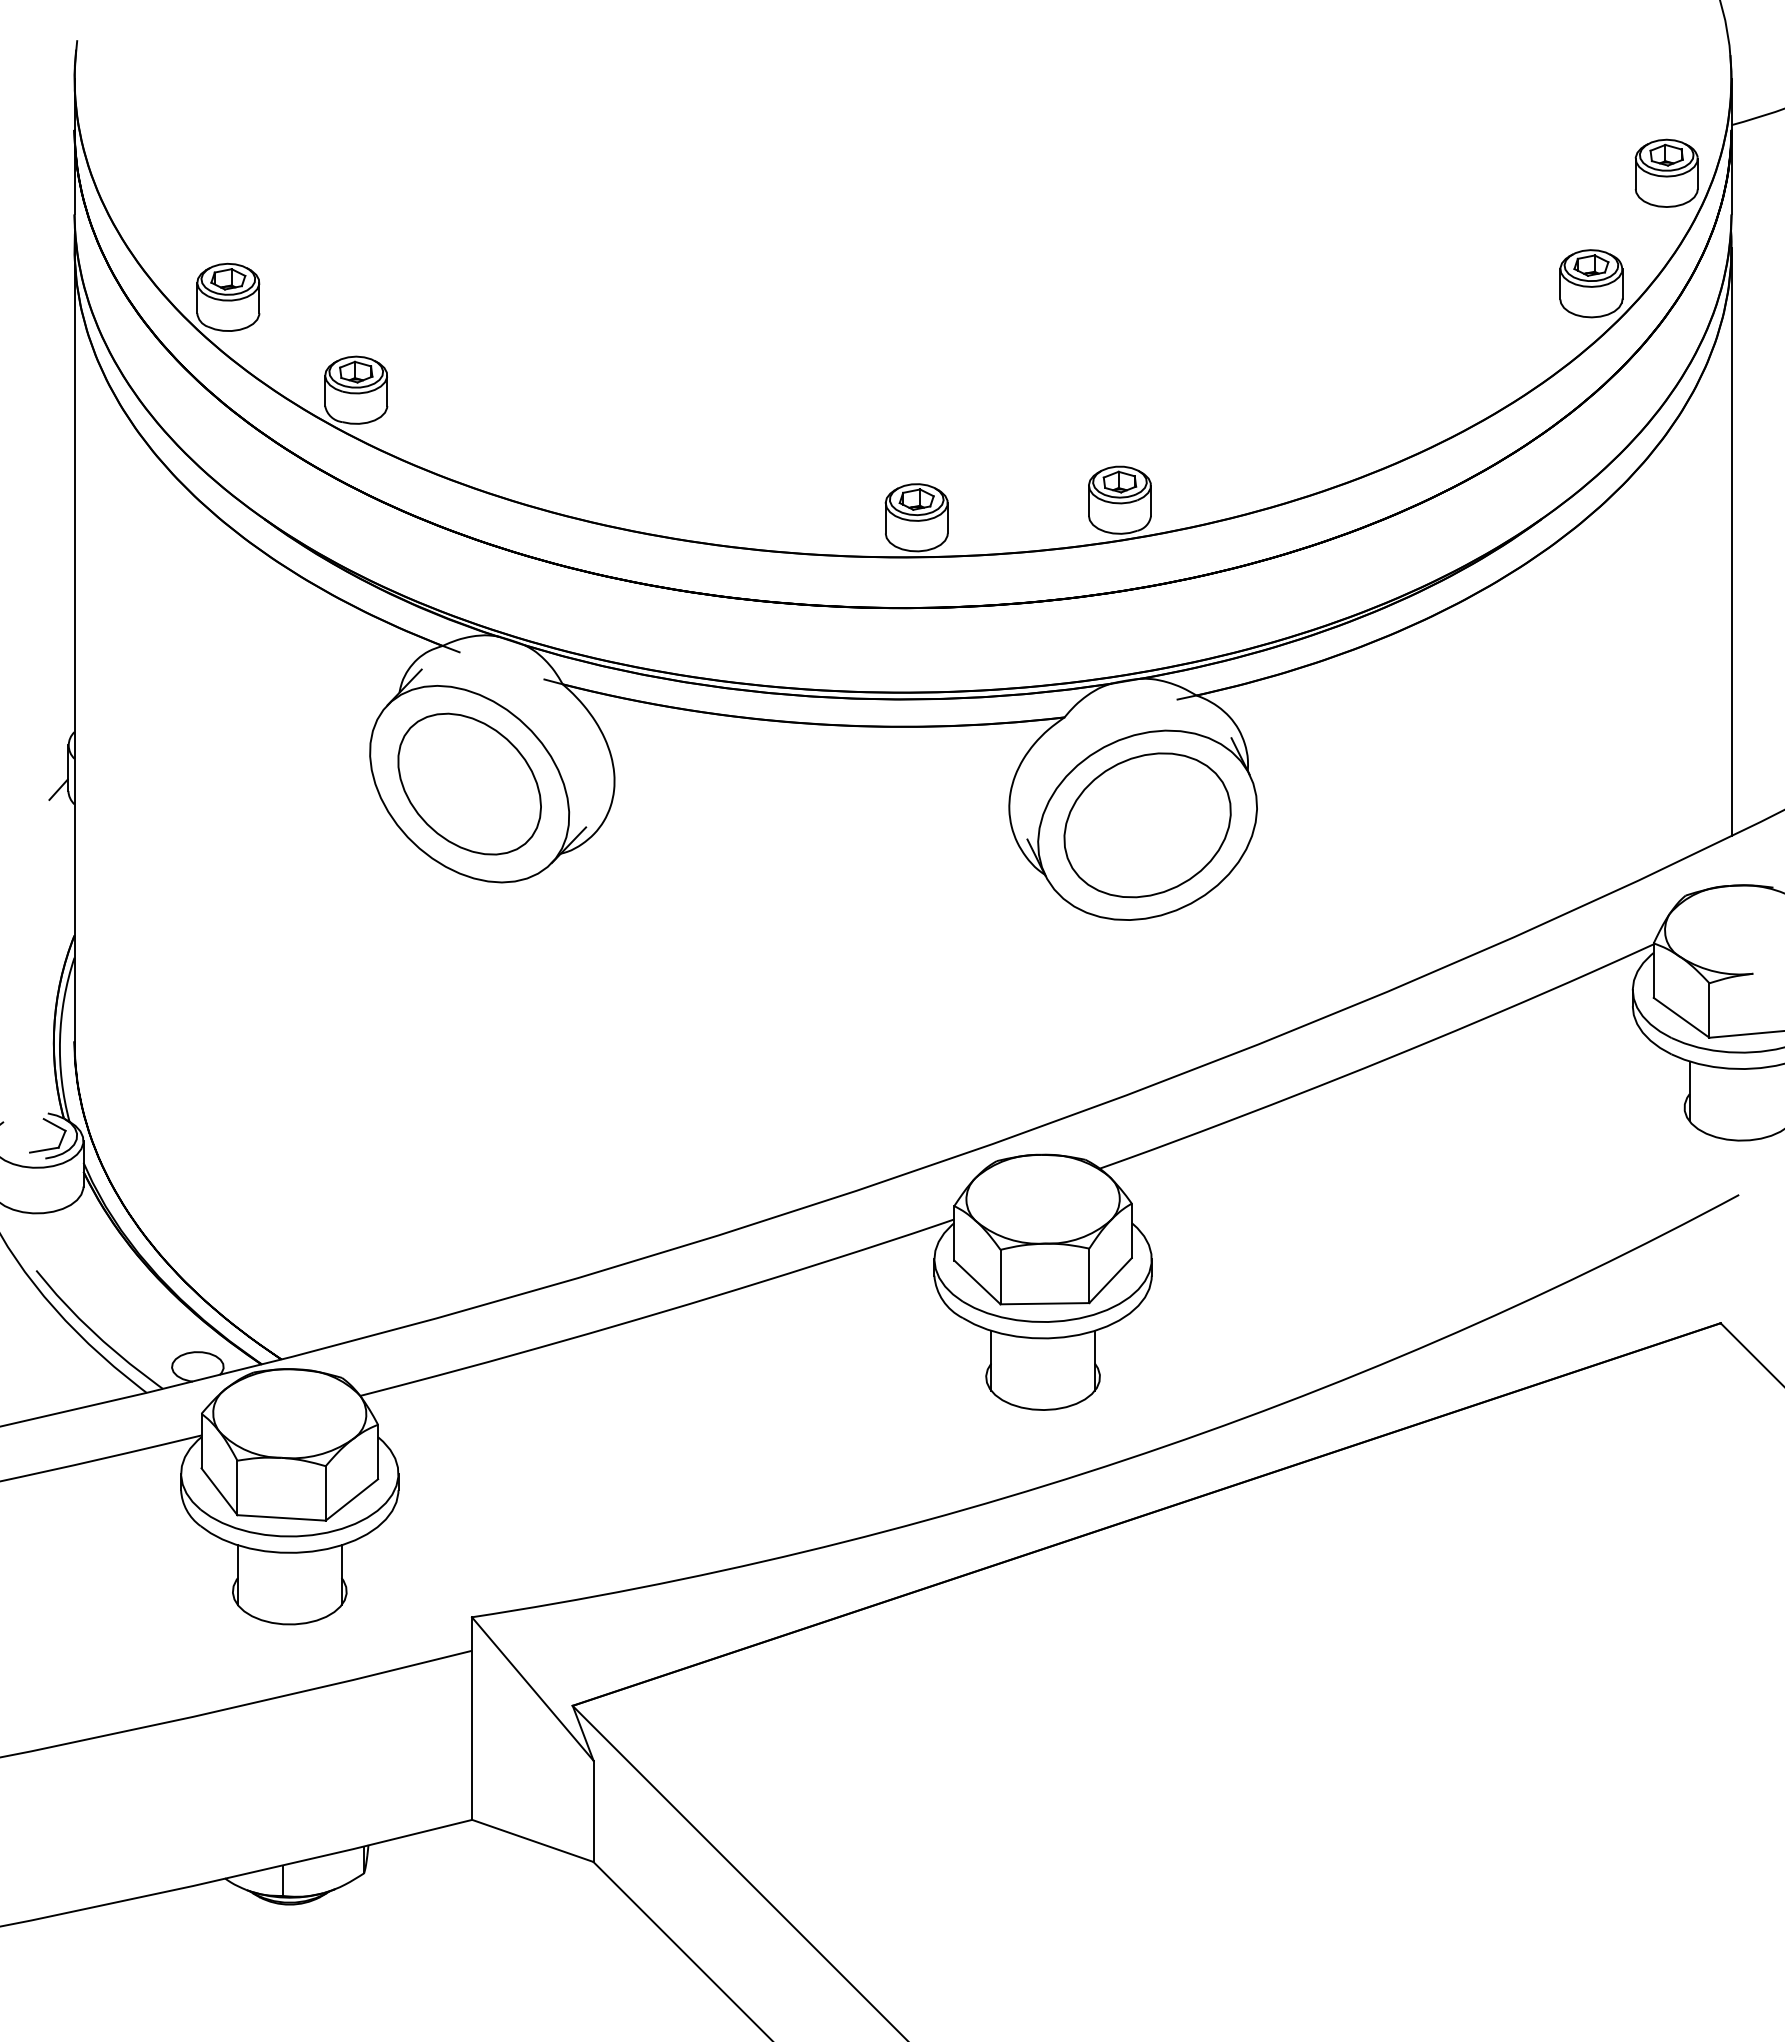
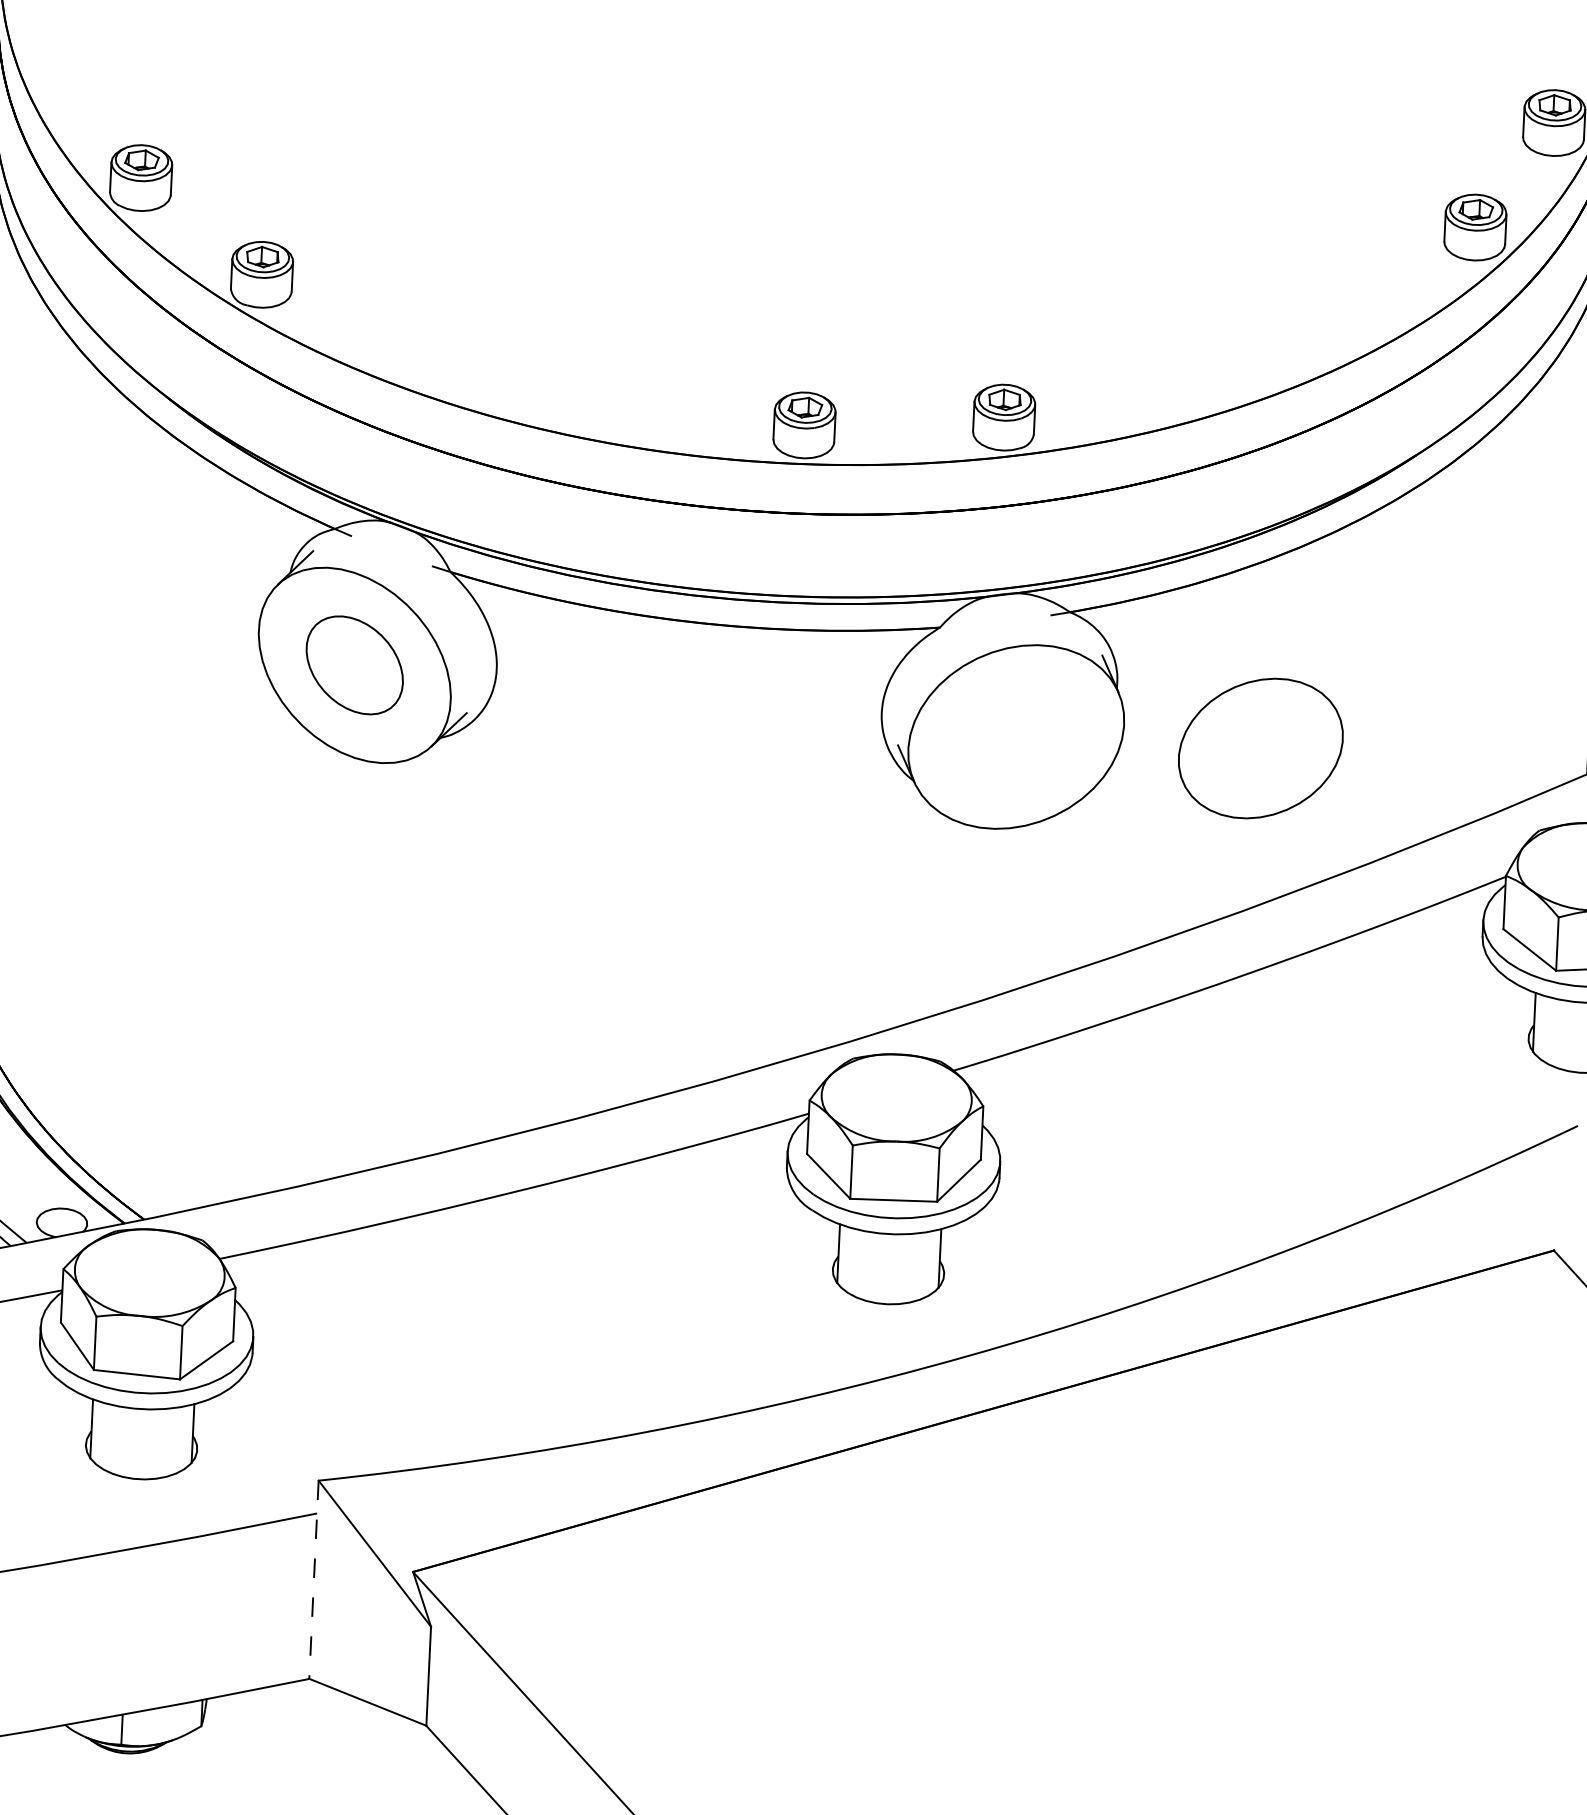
part: (469, 783) -> (354, 664), size x0.7
part: (1147, 825) -> (1260, 748), moved
line: (471, 1719) -> (313, 1580), solid -> dashed

